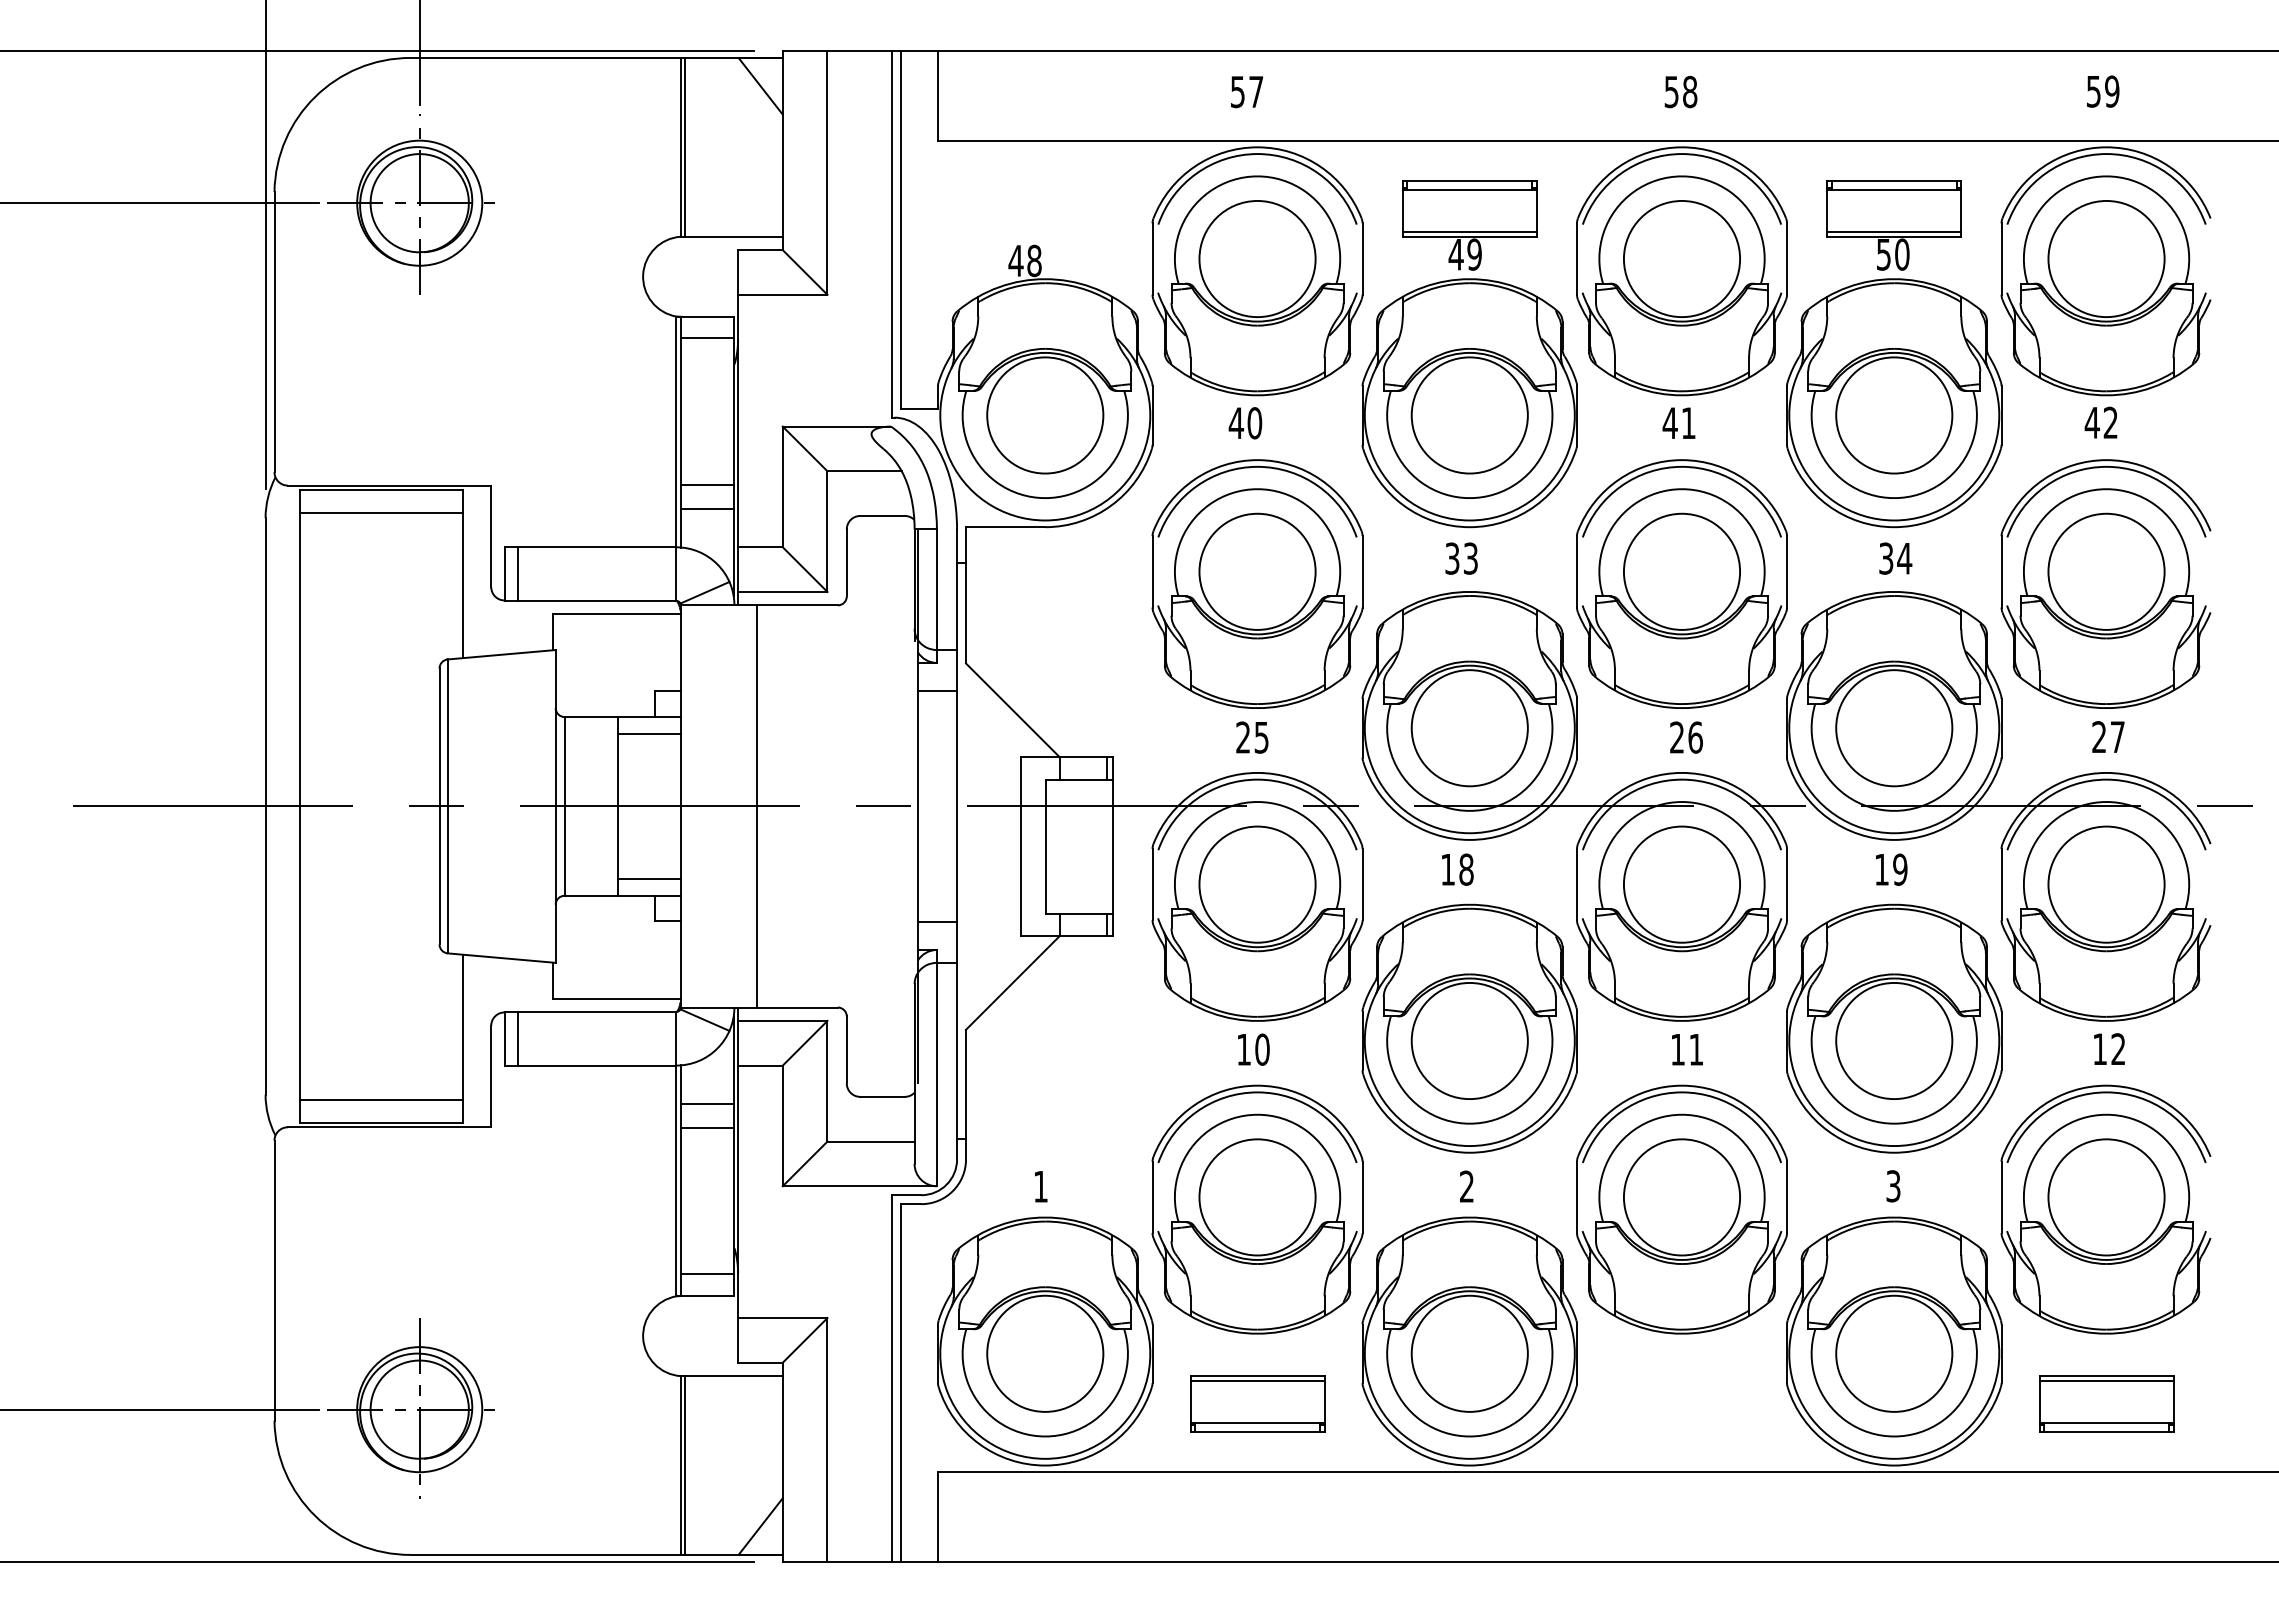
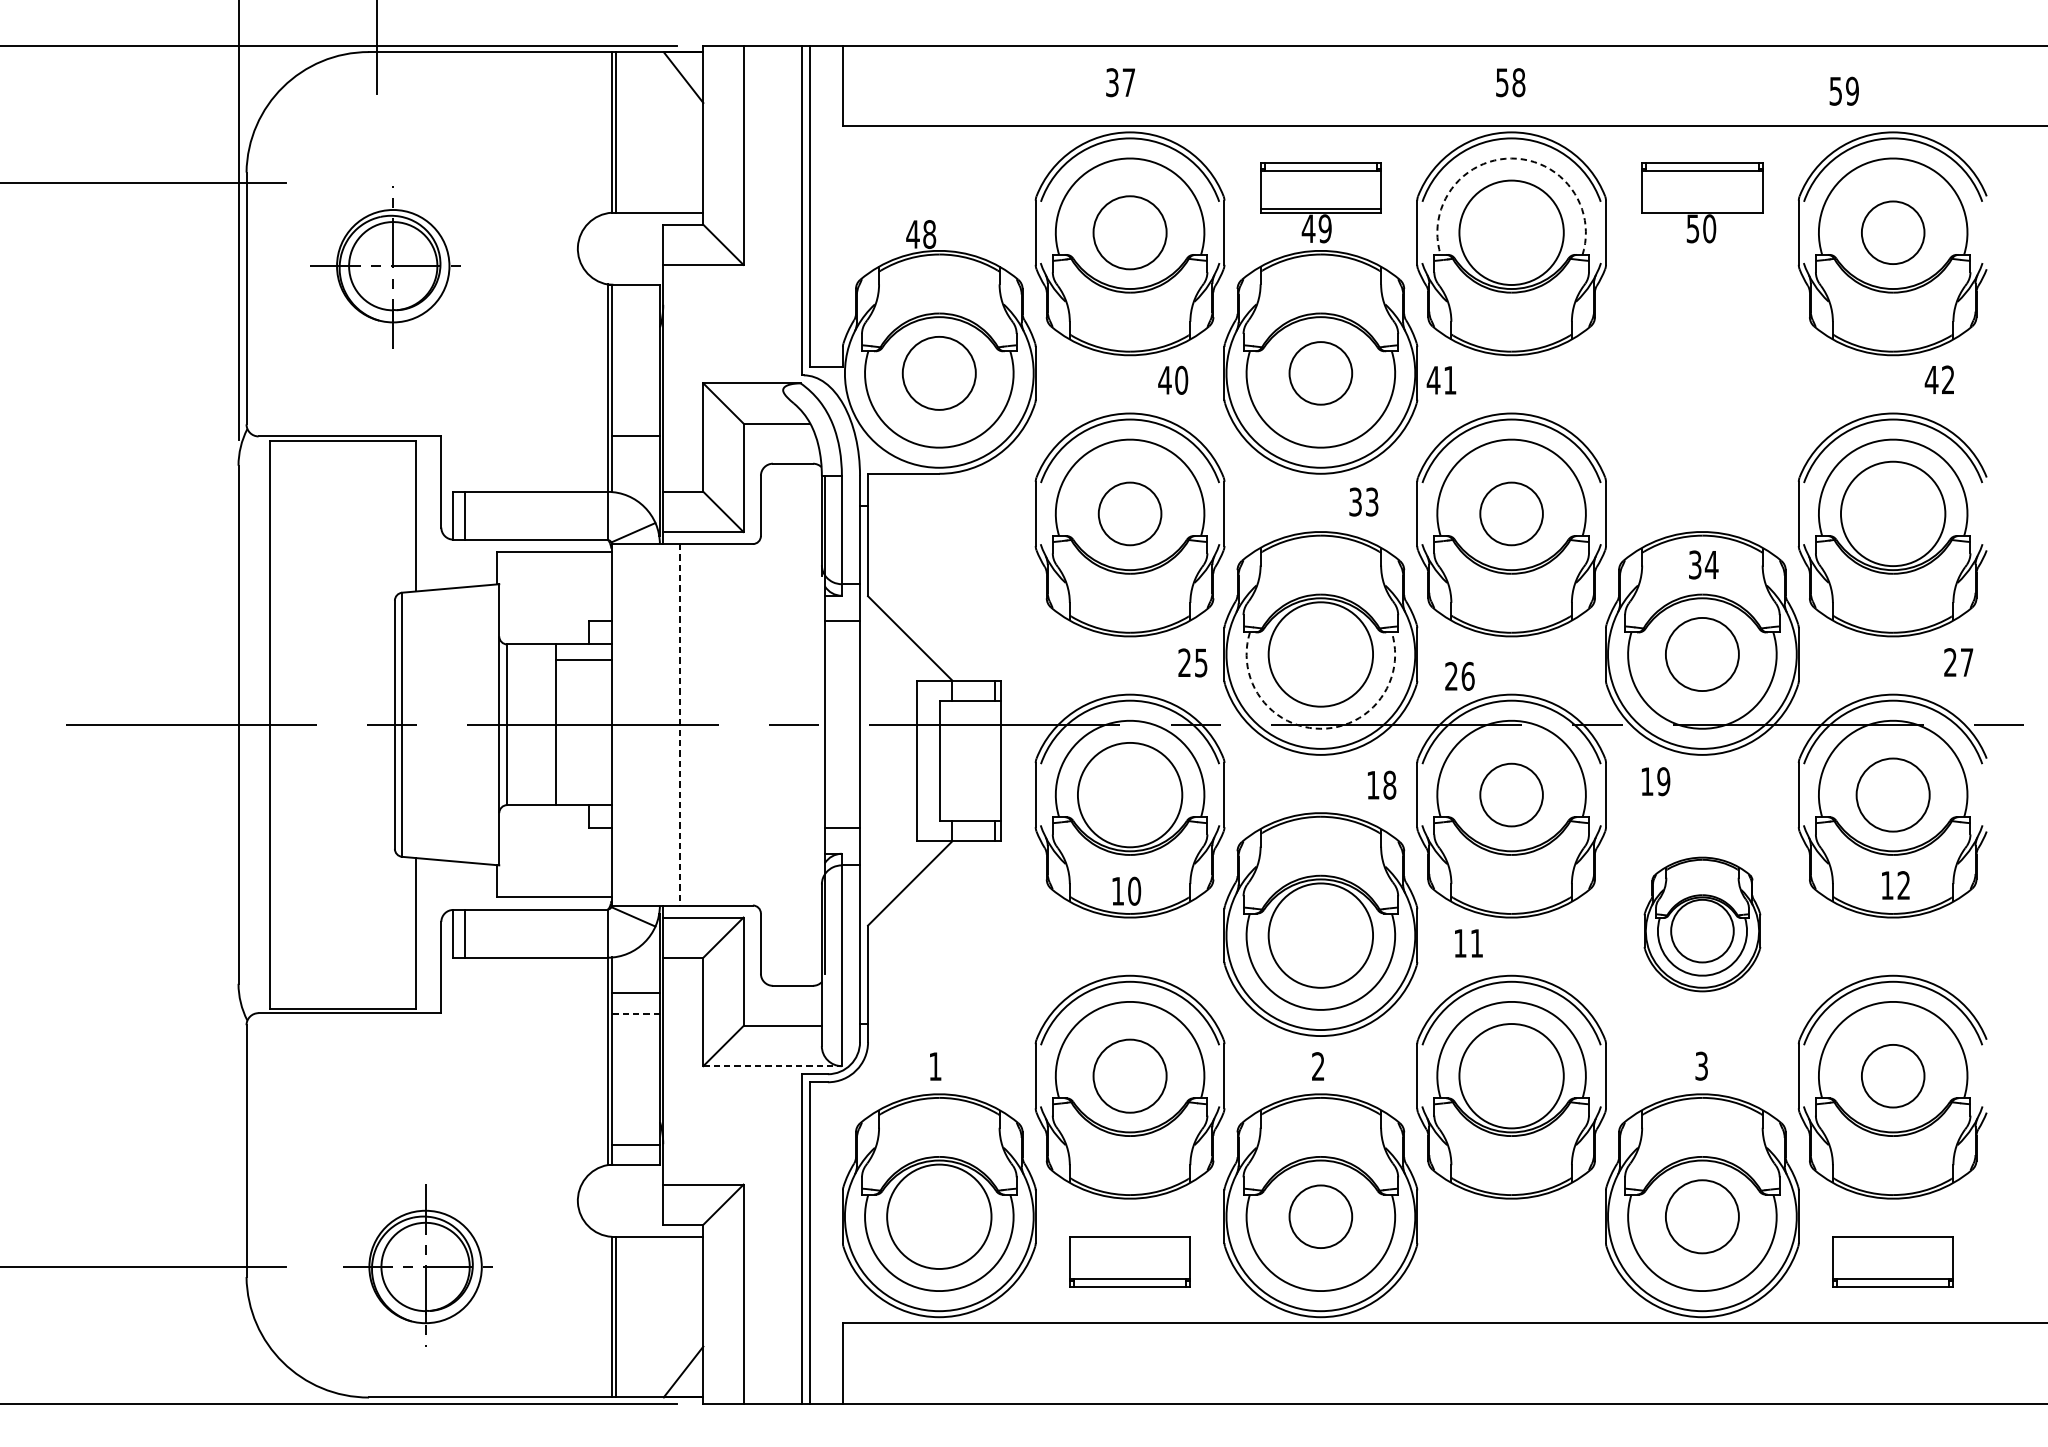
text: (1237, 91) -> (1112, 82), 57 -> 37
text: (2103, 91) -> (1844, 91), moved
arc: (1682, 176) -> (1512, 158), solid -> dashed
part: (410, 204) -> (384, 267), moved
line: (1894, 232) -> (1702, 208), removed
circle: (1257, 258) -> (1130, 232), size x0.7
circle: (2106, 258) -> (1893, 232), size x0.6
line: (707, 338) -> (635, 304), removed
part: (1894, 403) -> (1702, 362), removed
circle: (1045, 415) -> (939, 373), size x0.7
circle: (1469, 415) -> (1320, 373), size x0.6
text: (1678, 422) -> (1441, 379), moved
text: (2100, 422) -> (1938, 379), moved
text: (1245, 423) -> (1173, 380), moved
line: (707, 508) -> (635, 457), removed
line: (381, 512) -> (342, 460), removed
text: (1461, 558) -> (1363, 501), moved
text: (1895, 558) -> (1703, 564), moved
circle: (1257, 571) -> (1130, 513), size x0.6
circle: (1681, 571) -> (1511, 513), size x0.6
circle: (1894, 728) -> (1702, 654), size x0.7
text: (2108, 736) -> (1958, 661), moved
text: (1252, 737) -> (1192, 662), moved
text: (1686, 737) -> (1459, 676), moved
line: (756, 806) -> (679, 724), solid -> dashed
arc: (1469, 810) -> (1320, 728), solid -> dashed
text: (1457, 869) -> (1381, 785), moved
text: (1891, 869) -> (1655, 781), moved
line: (649, 878) -> (583, 789), removed
circle: (1681, 884) -> (1511, 794), size x0.6
circle: (2106, 884) -> (1893, 794), size x0.7
part: (1894, 1028) -> (1702, 924), size x0.6
text: (2109, 1048) -> (1895, 884), moved
text: (1253, 1049) -> (1126, 891), moved
text: (1687, 1049) -> (1468, 943), moved
line: (381, 1100) -> (342, 989), removed
line: (707, 1127) -> (635, 1013), solid -> dashed
line: (860, 1186) -> (773, 1066), solid -> dashed
circle: (1257, 1197) -> (1130, 1076), size x0.7
circle: (2106, 1197) -> (1893, 1076), size x0.6
circle: (1469, 1353) -> (1320, 1216), size x0.6
circle: (1894, 1353) -> (1702, 1216), size x0.7
line: (1257, 1380) -> (1130, 1240), removed
line: (2106, 1380) -> (1893, 1240), removed
part: (410, 1408) -> (417, 1265), moved

